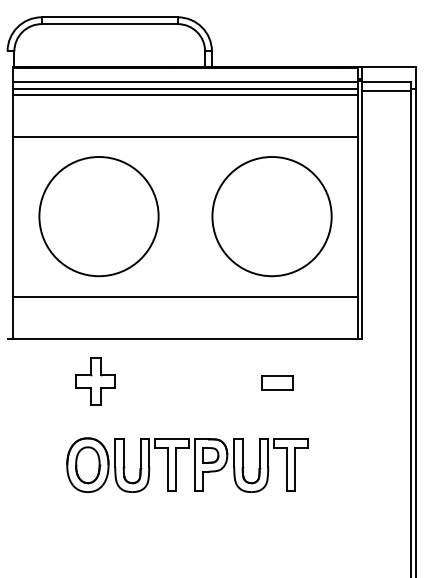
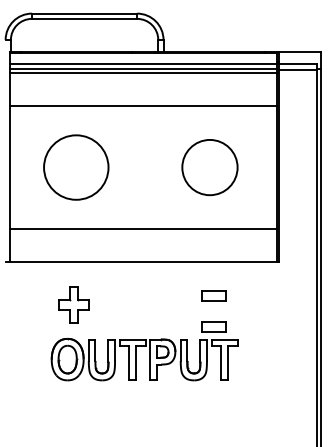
circle: (98, 216) -> (75, 167), size x0.7
circle: (271, 216) -> (209, 167), size x0.6
part: (95, 381) -> (73, 304), moved
part: (277, 422) -> (214, 326), added

